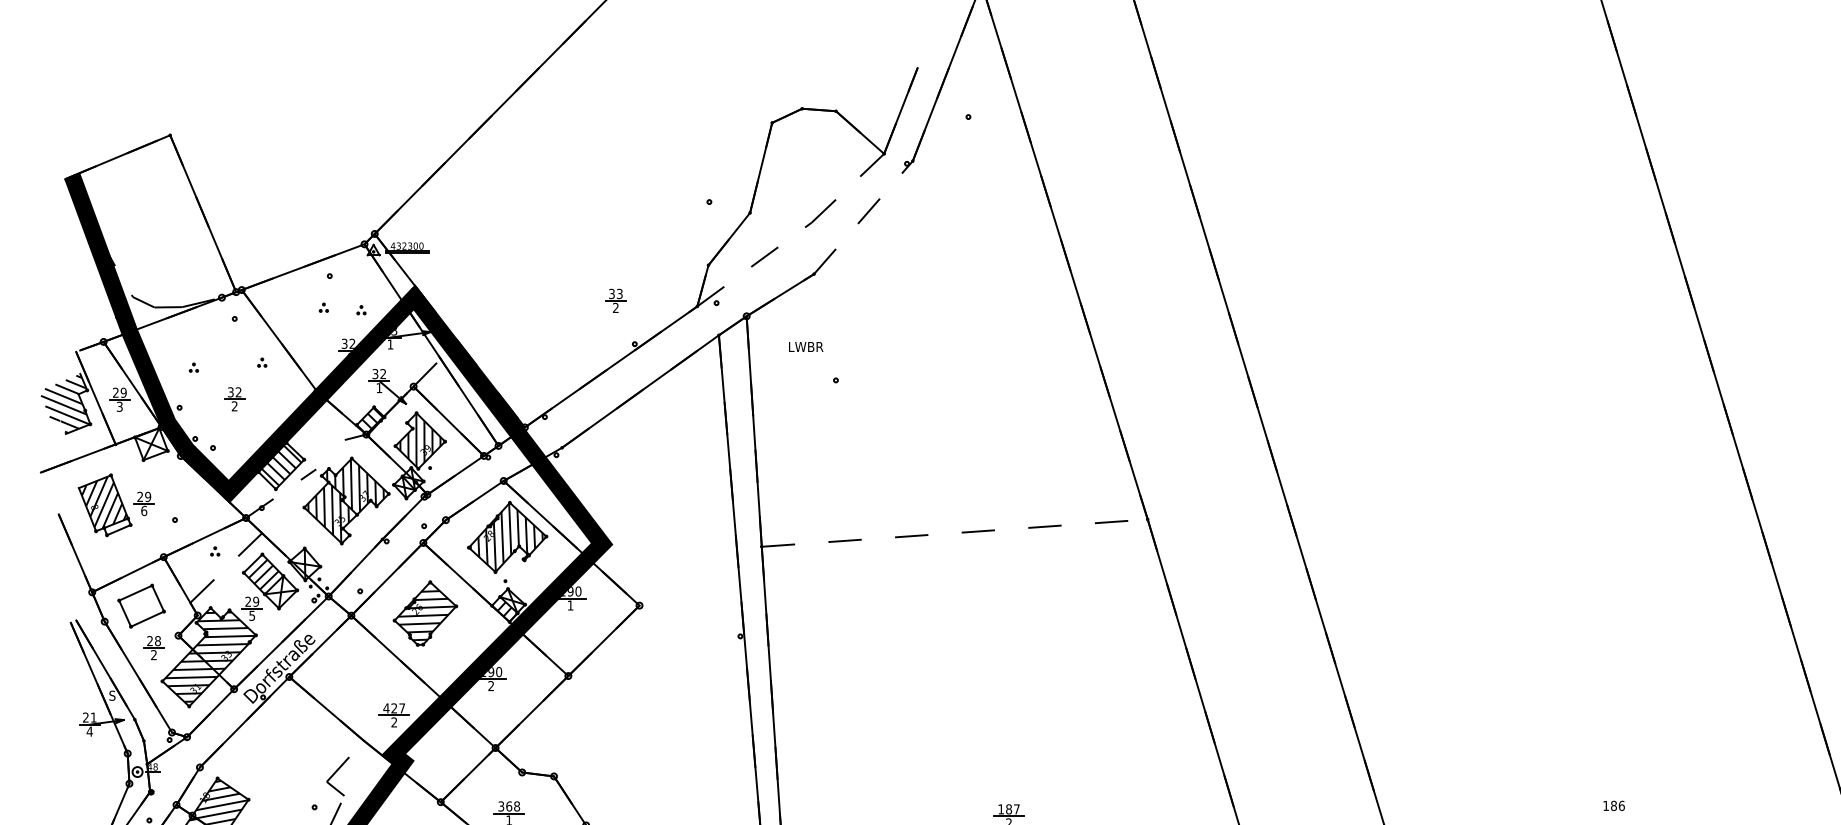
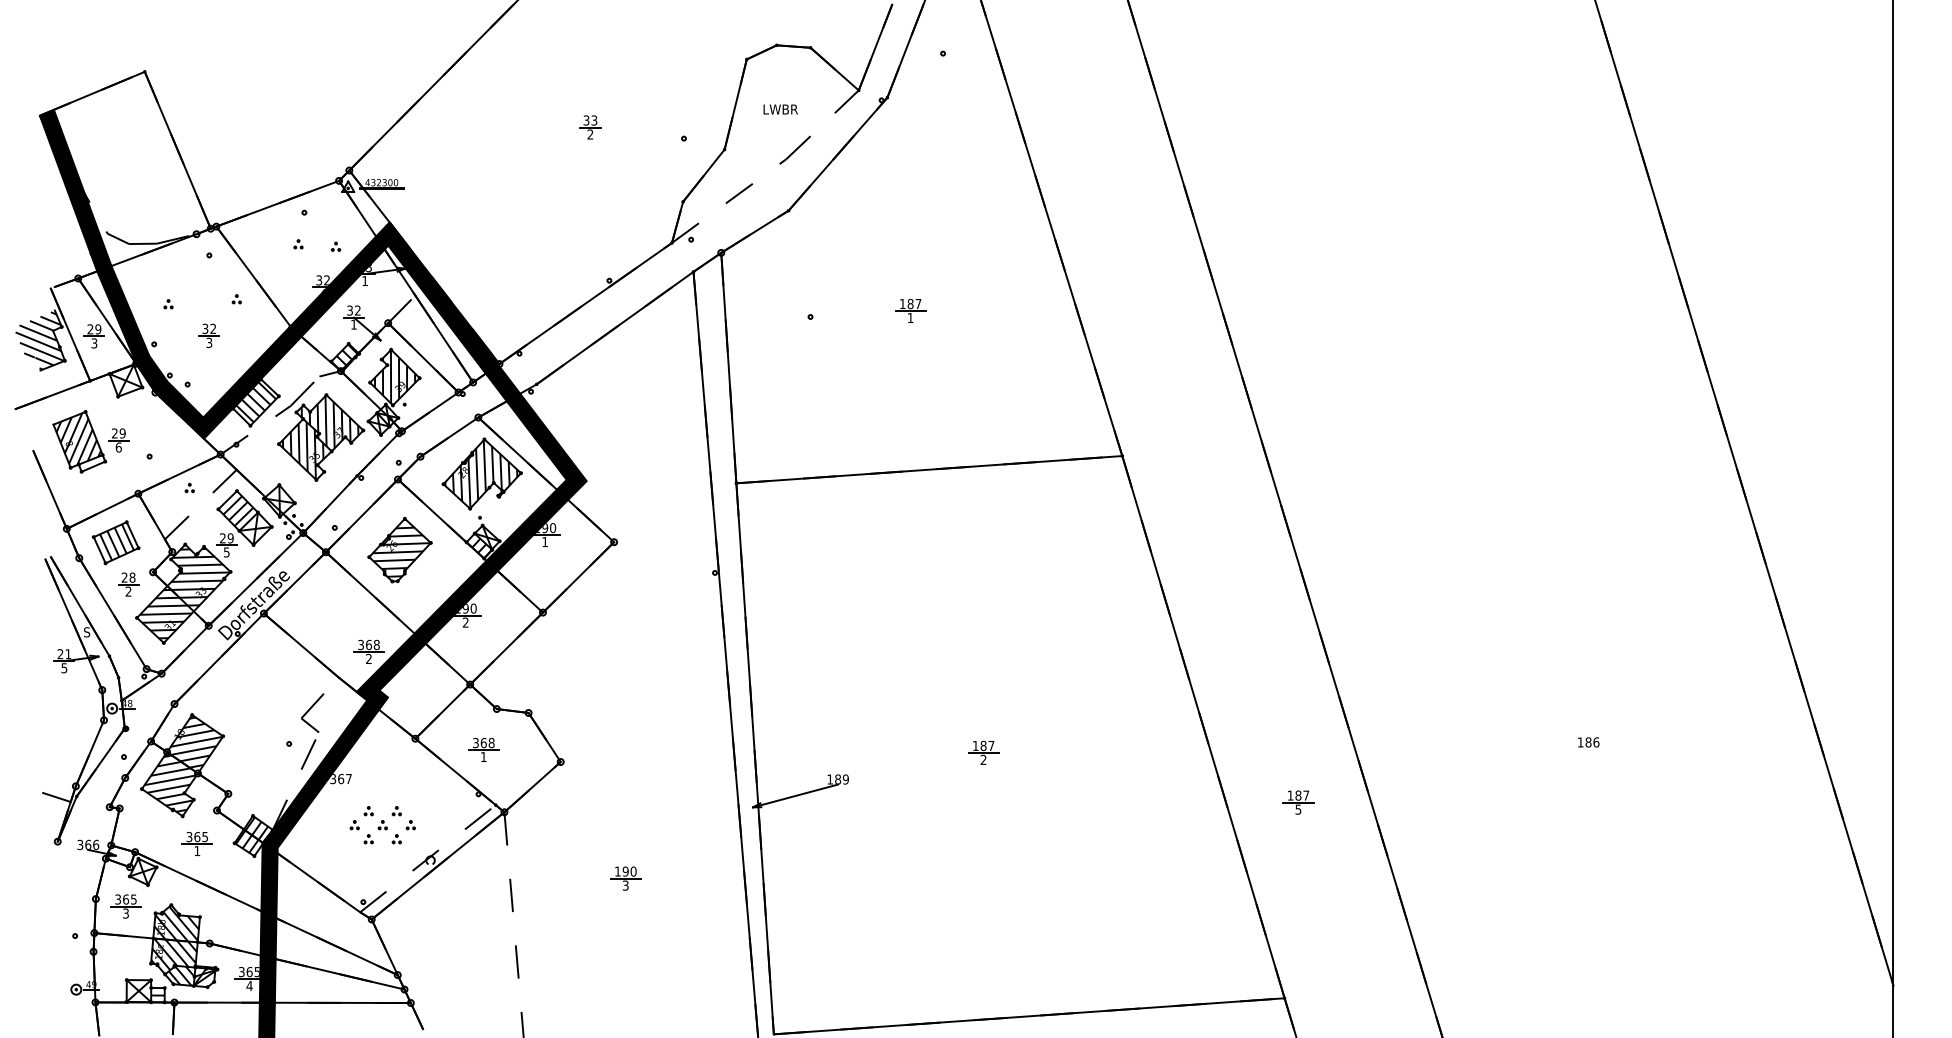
line: (862, 216) -> (837, 153), added
part: (615, 300) -> (590, 127), moved
text: (805, 346) -> (780, 109), moved
part: (935, 373) -> (910, 310), added
text: (234, 406) -> (209, 343), 2 -> 3
line: (329, 453) -> (304, 390), added
line: (954, 532) -> (929, 469), added
hatch: (141, 605) -> (116, 542), added
text: (393, 707) -> (368, 644), 427 -> 368
text: (89, 731) -> (64, 668), 4 -> 5

